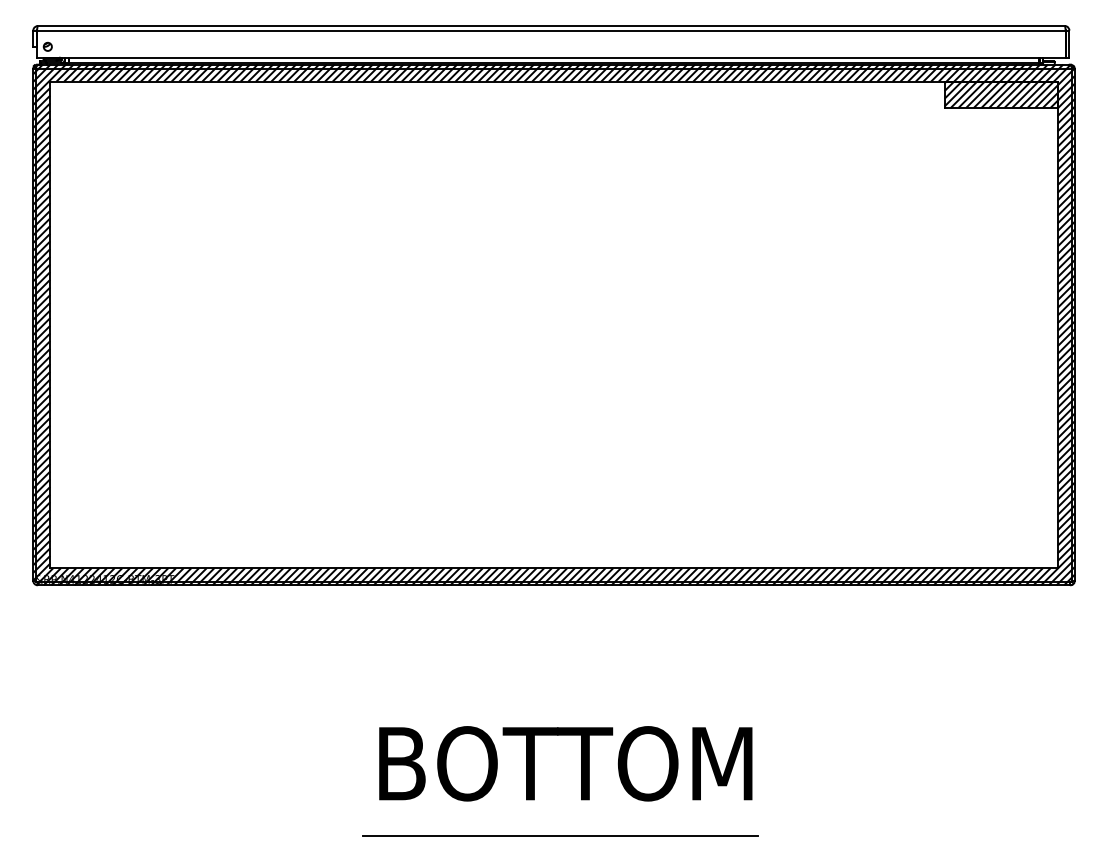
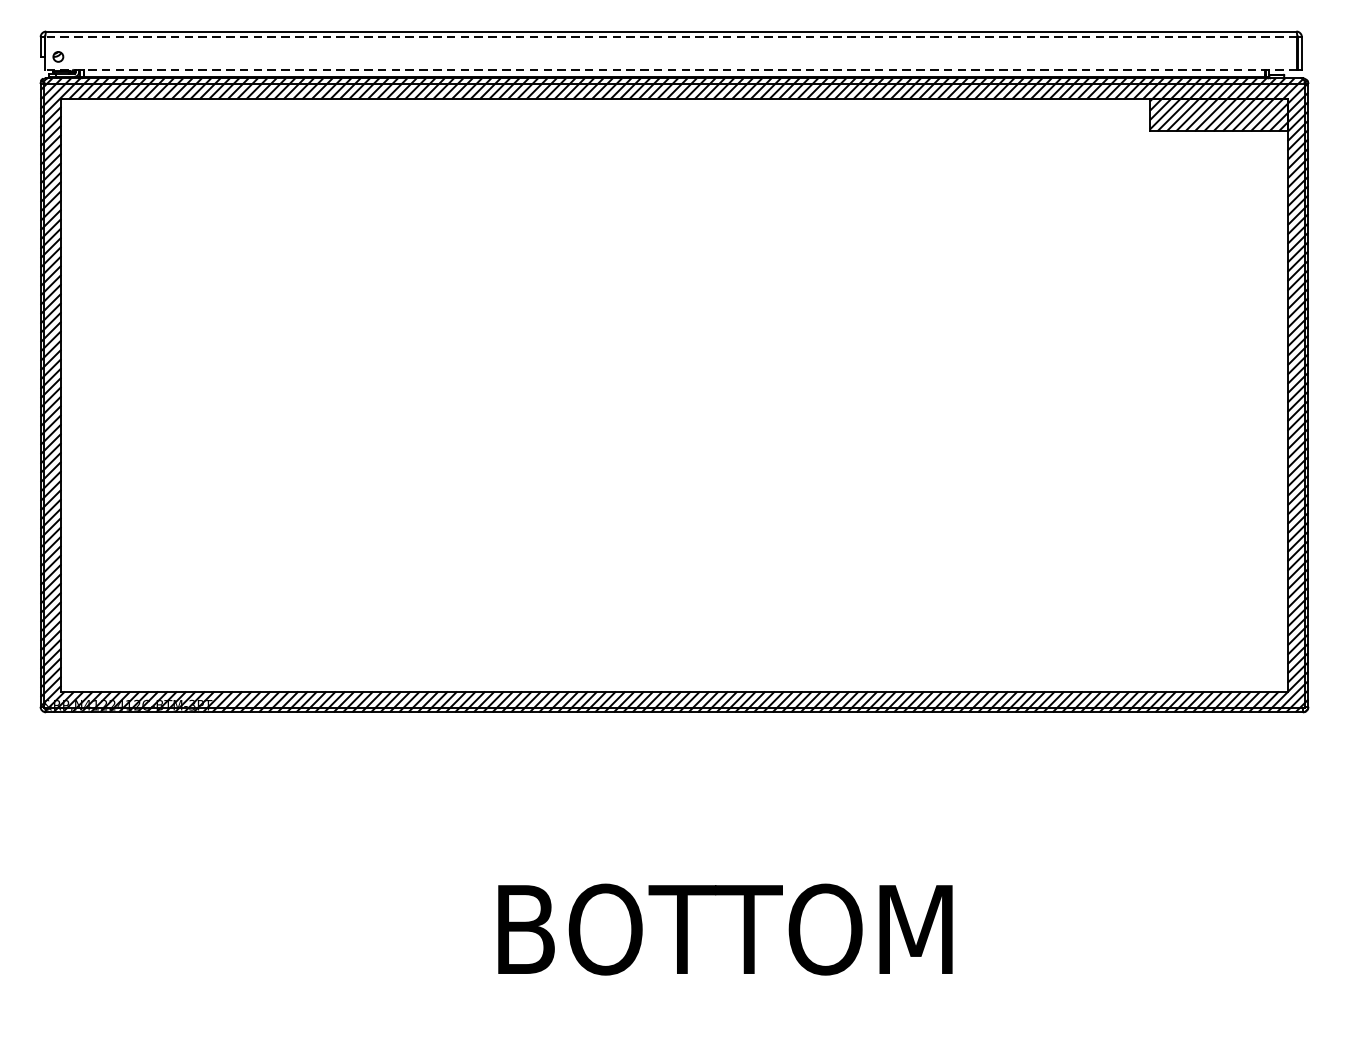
line: (550, 30) -> (670, 36), solid -> dashed
line: (550, 57) -> (670, 69), solid -> dashed
text: (565, 763) -> (725, 929), moved
line: (560, 835) -> (682, 1016), removed

